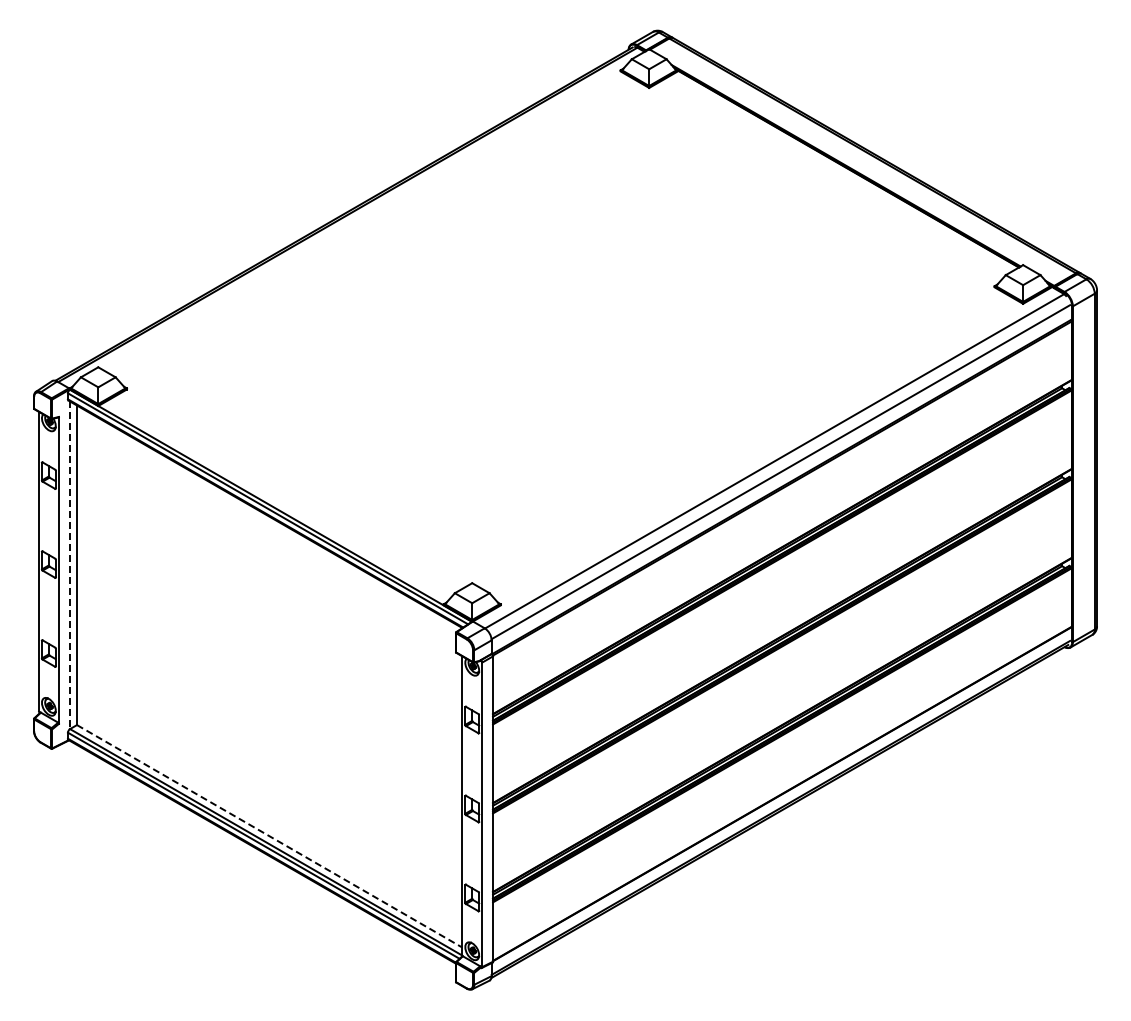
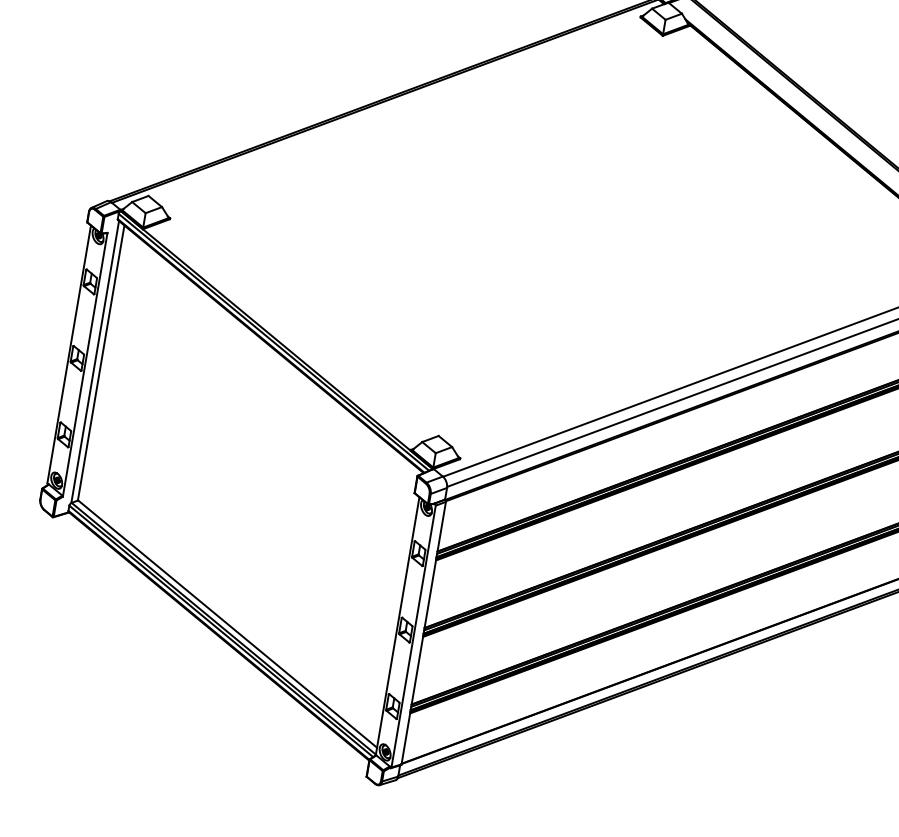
line: (69, 565) -> (94, 362), dashed -> solid
line: (270, 836) -> (228, 624), dashed -> solid

